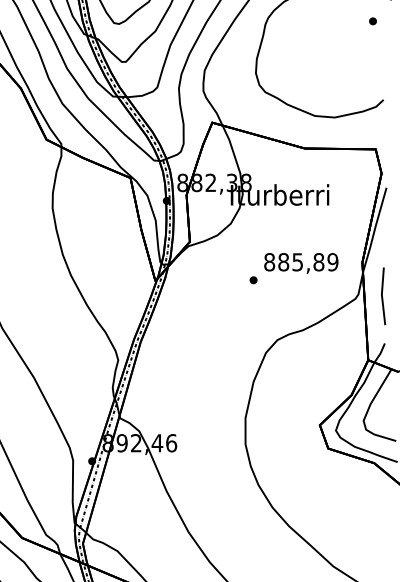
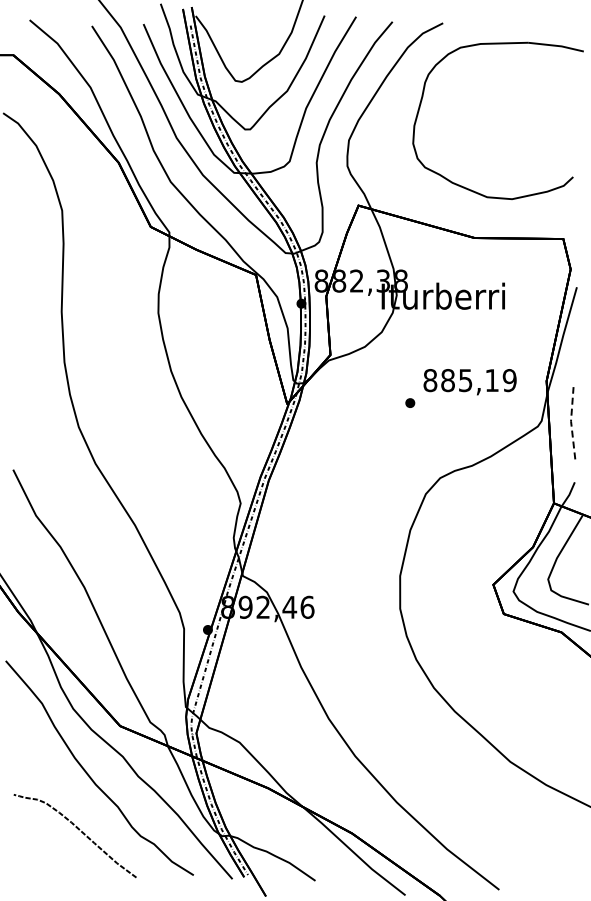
part: (372, 21) -> (559, 78), removed
text: (319, 262) -> (492, 380), 885,89 -> 885,19
line: (382, 295) -> (571, 422), solid -> dashed

